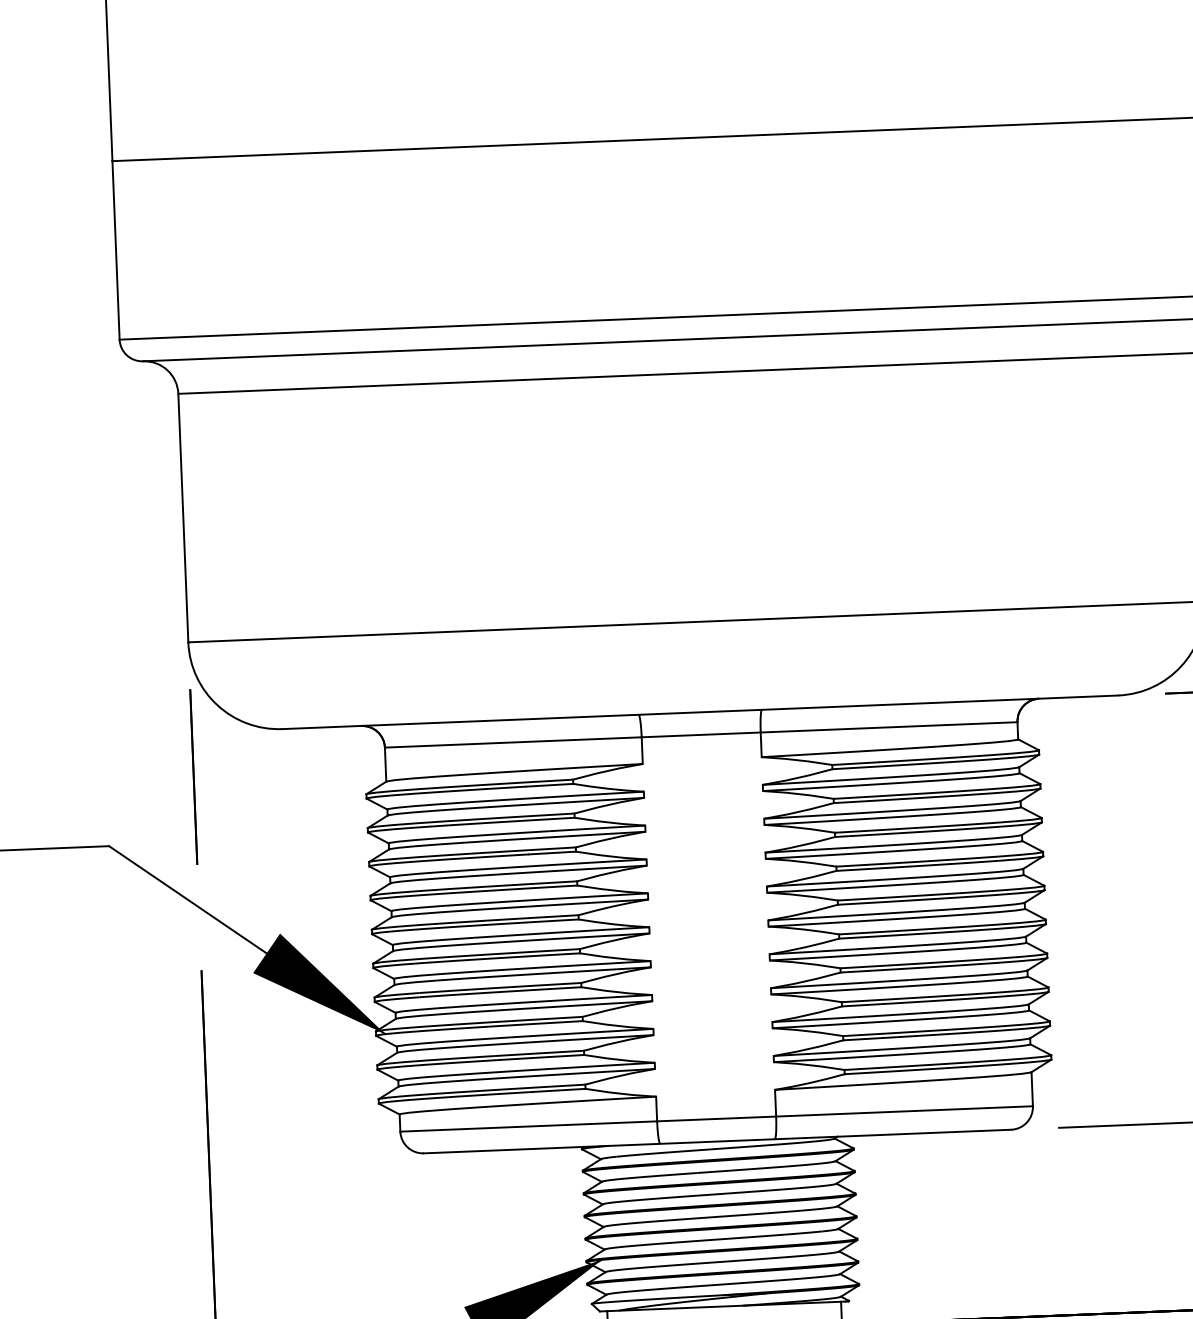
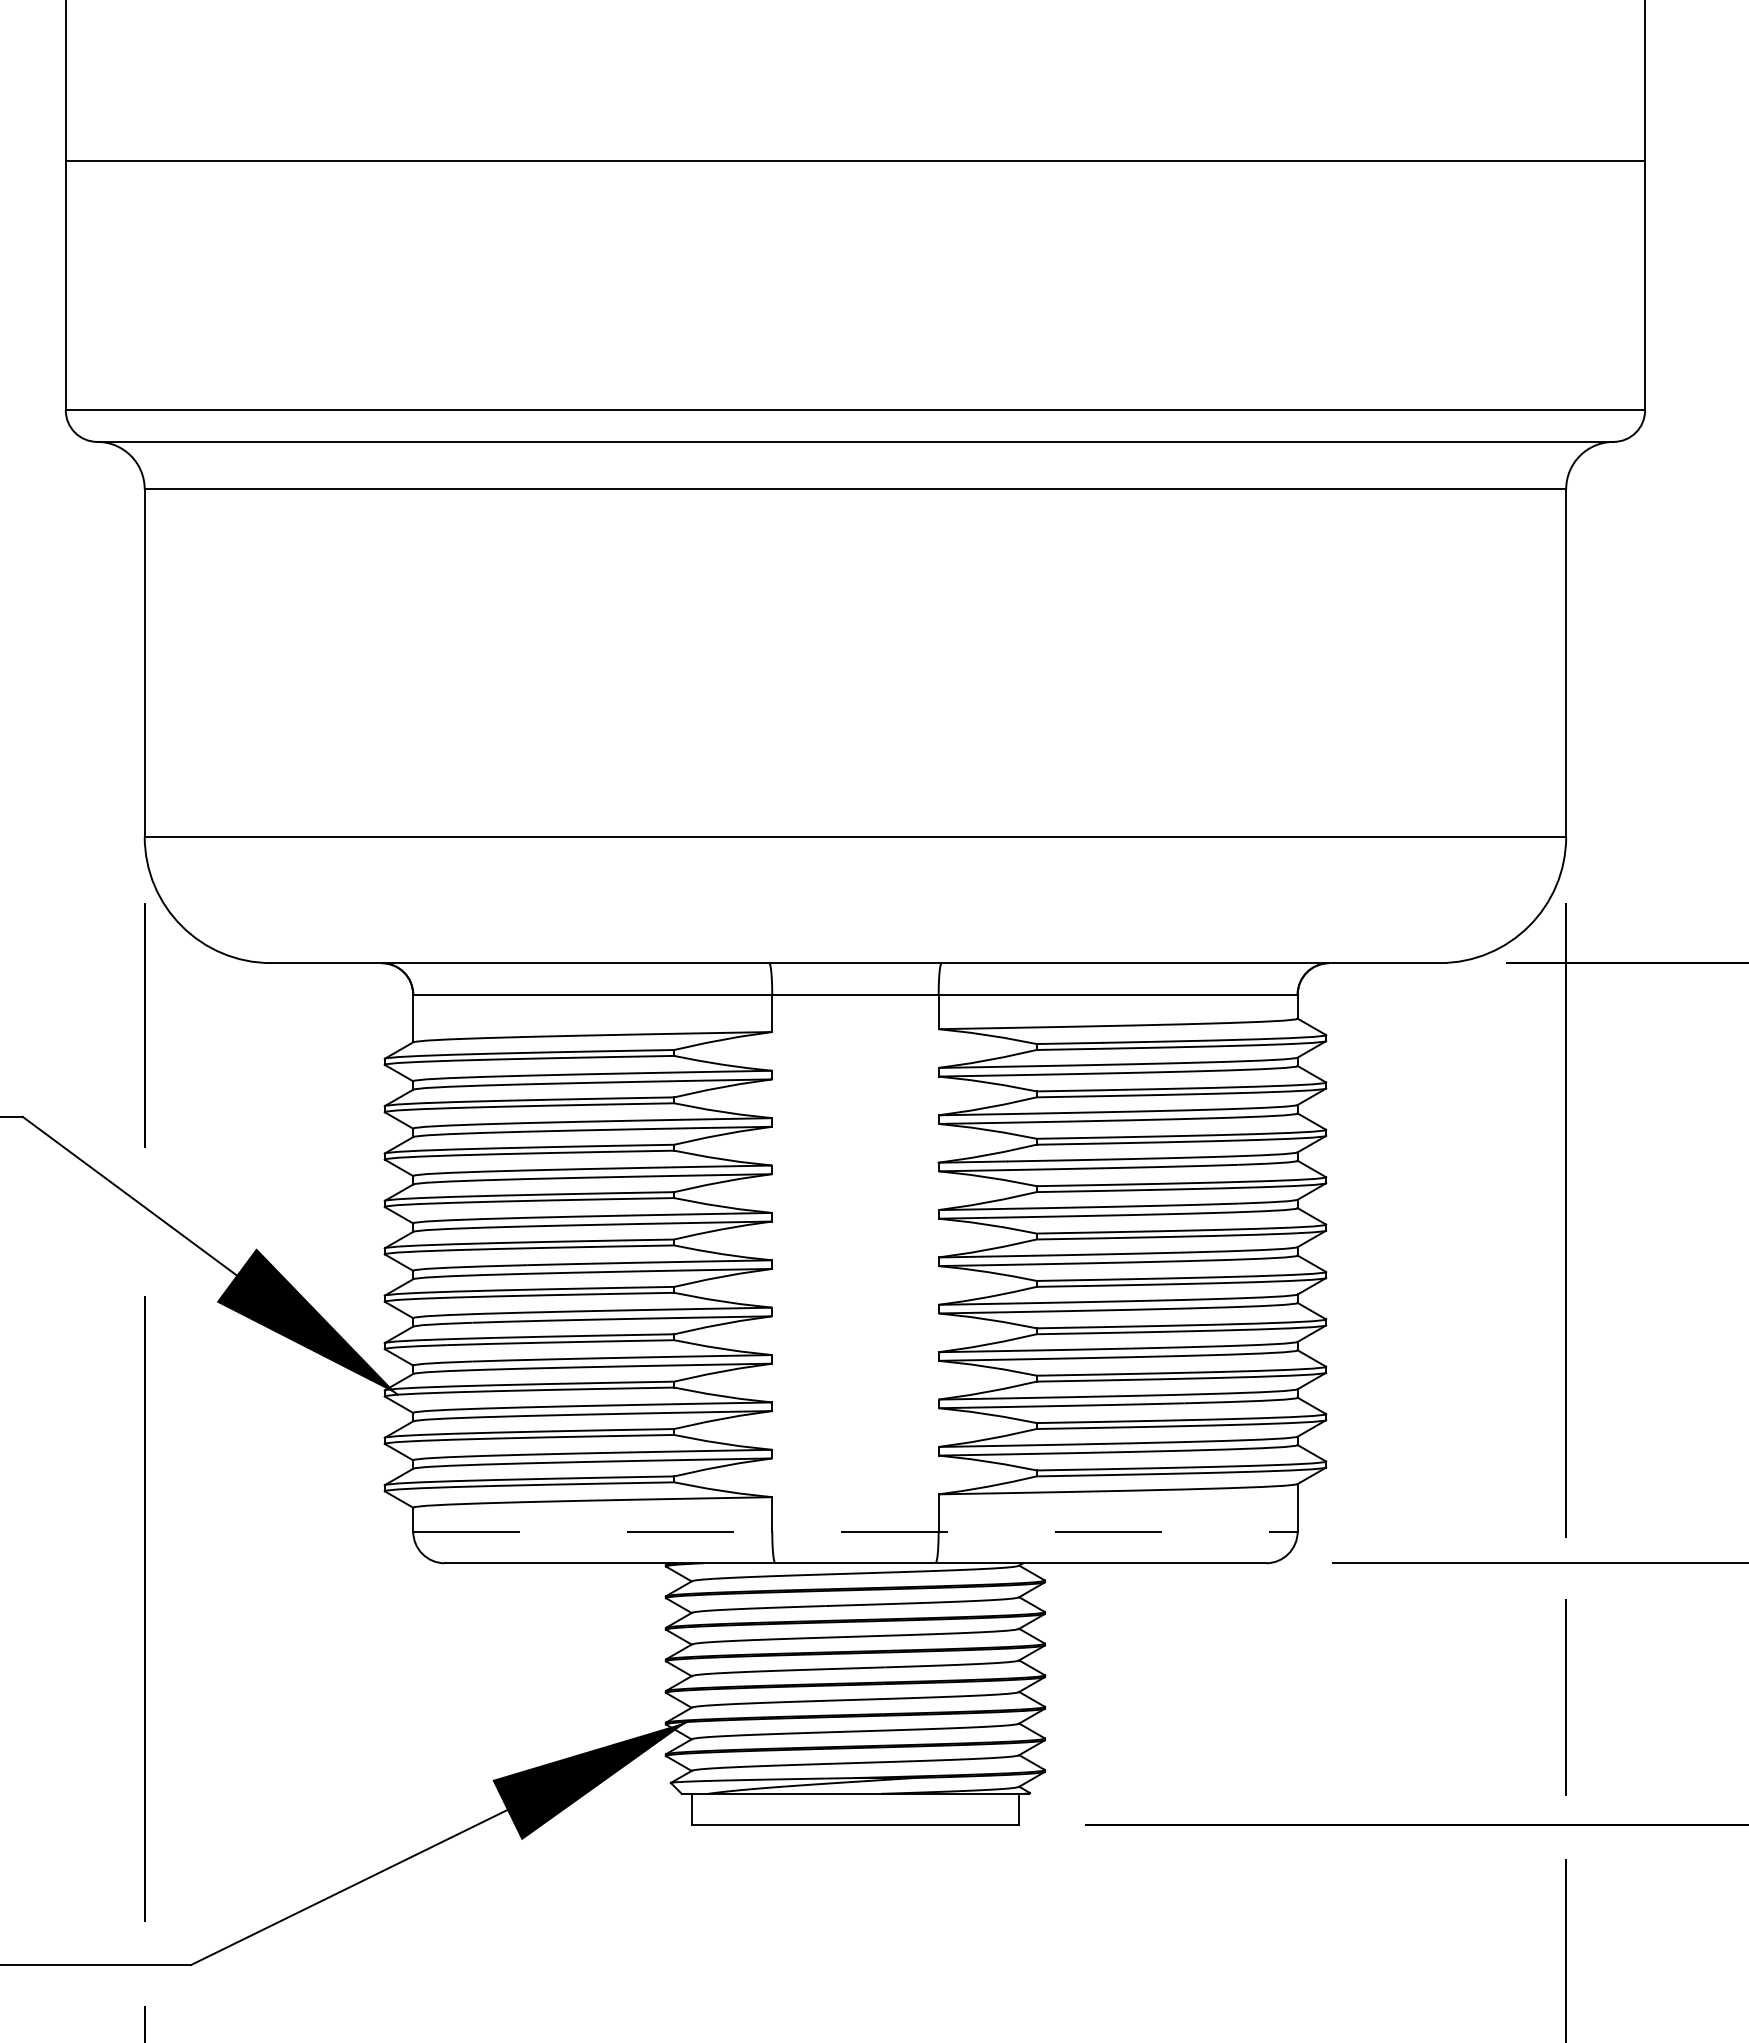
line: (716, 1118) -> (855, 1531), solid -> dashed

